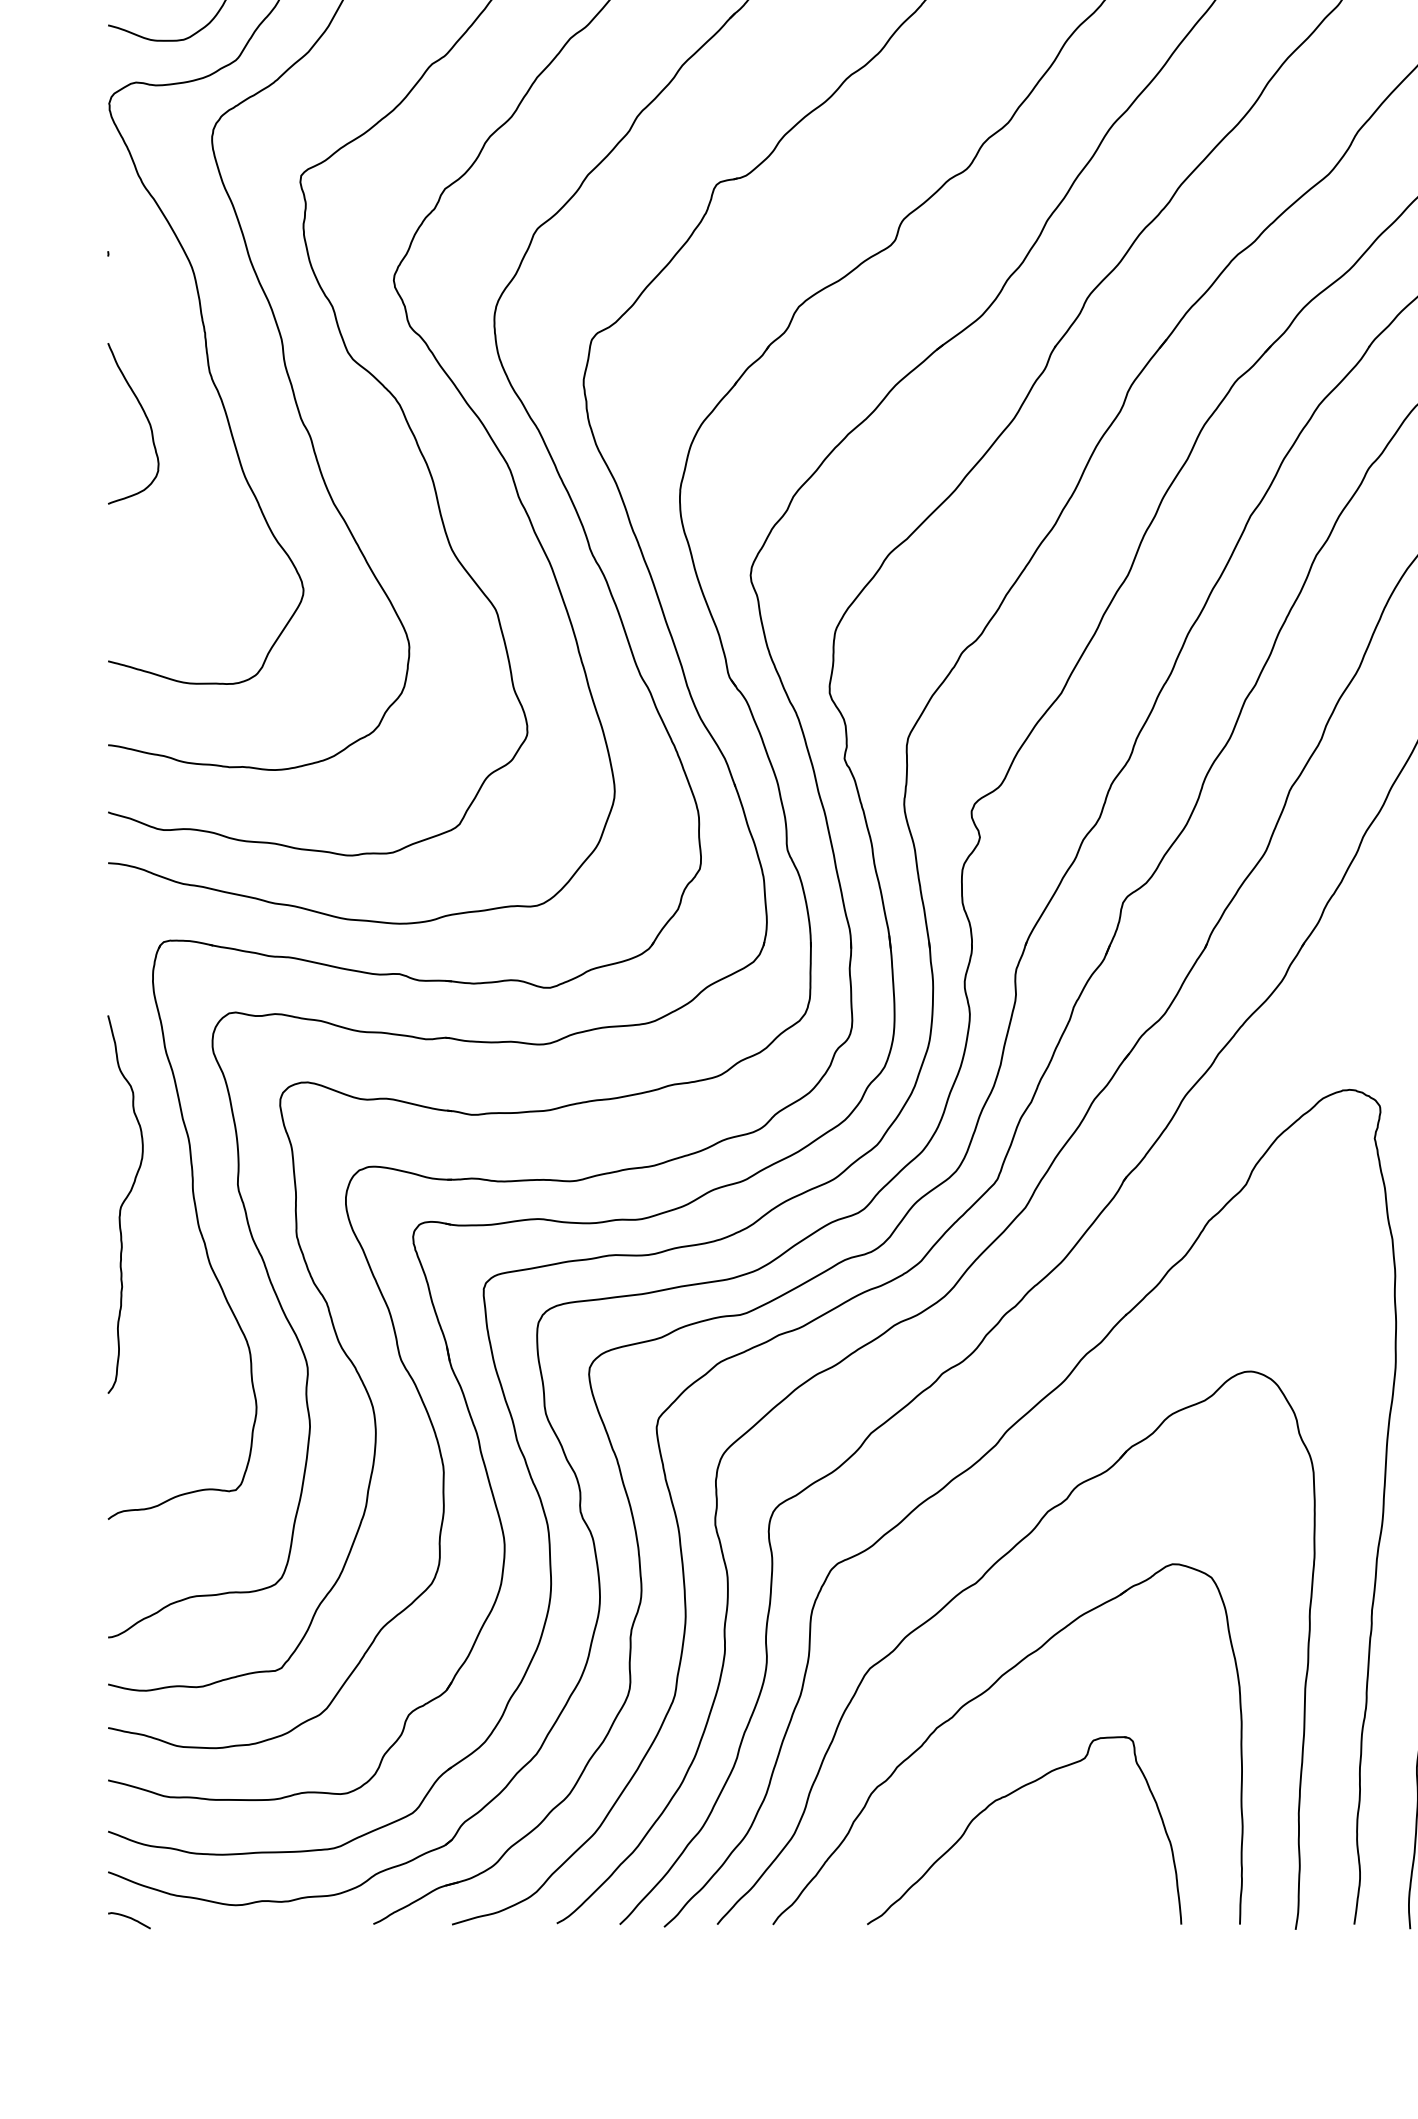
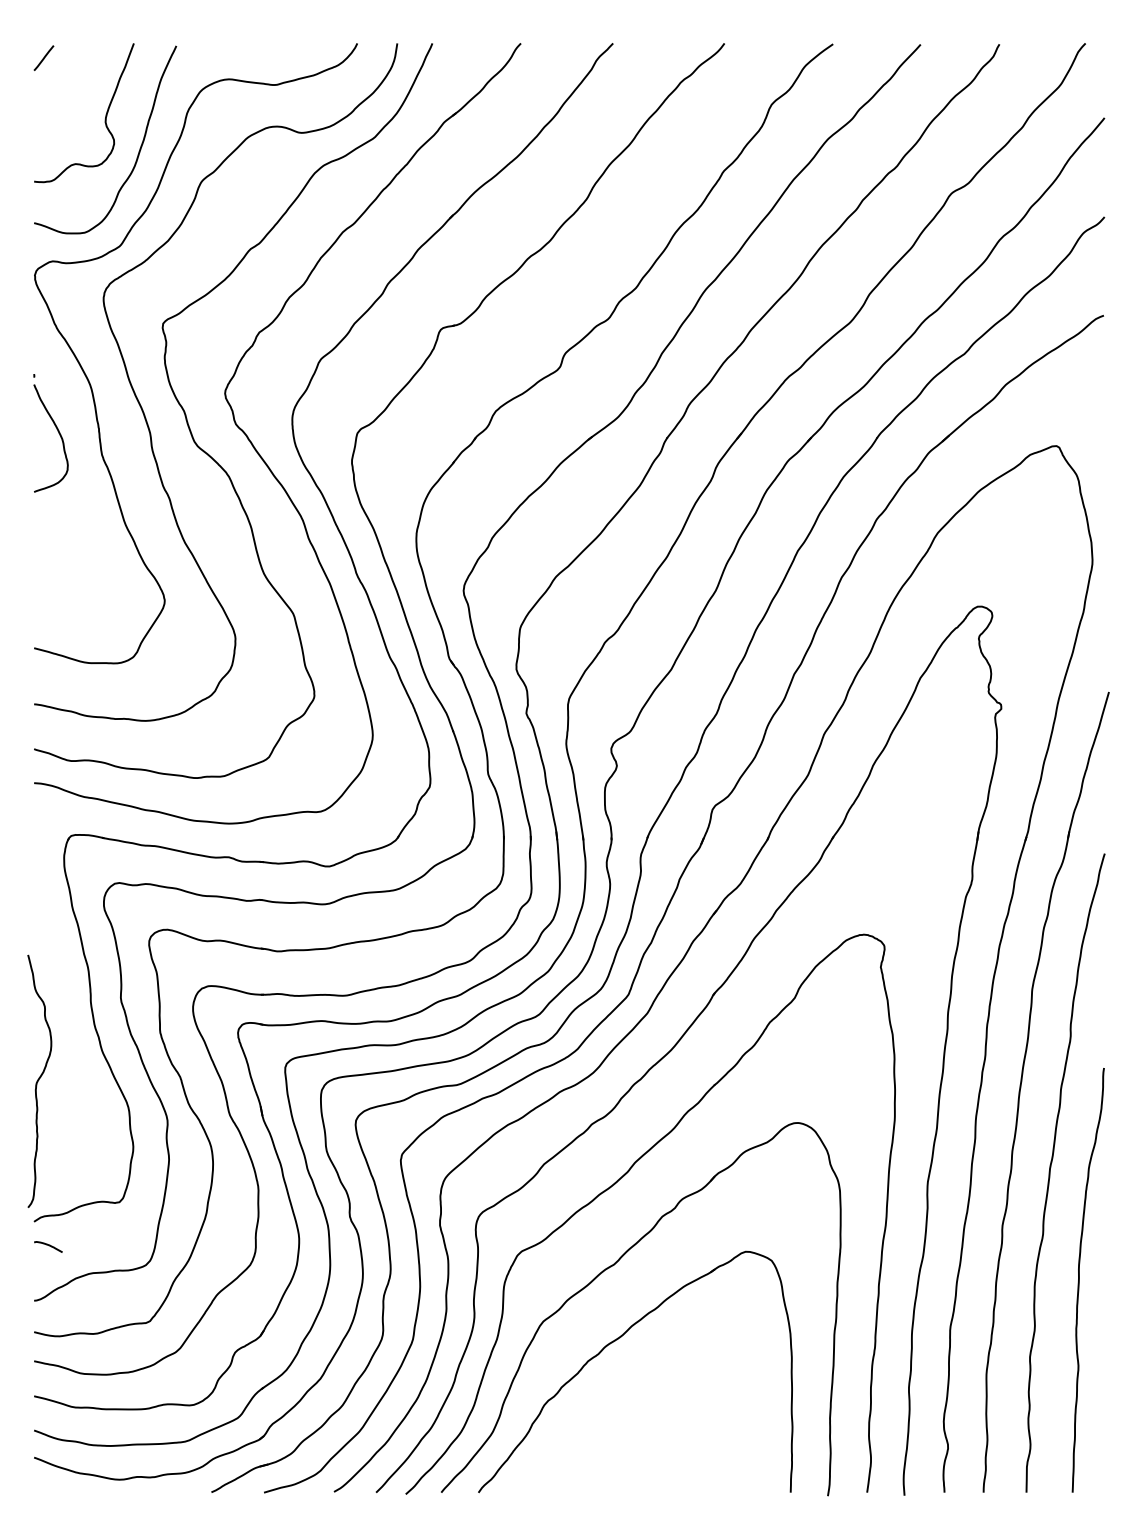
curve: (144, 416) -> (58, 433), moved
curve: (125, 1203) -> (39, 1080), moved
part: (1007, 1797) -> (635, 1407), removed
curve: (129, 1918) -> (48, 1245), moved

